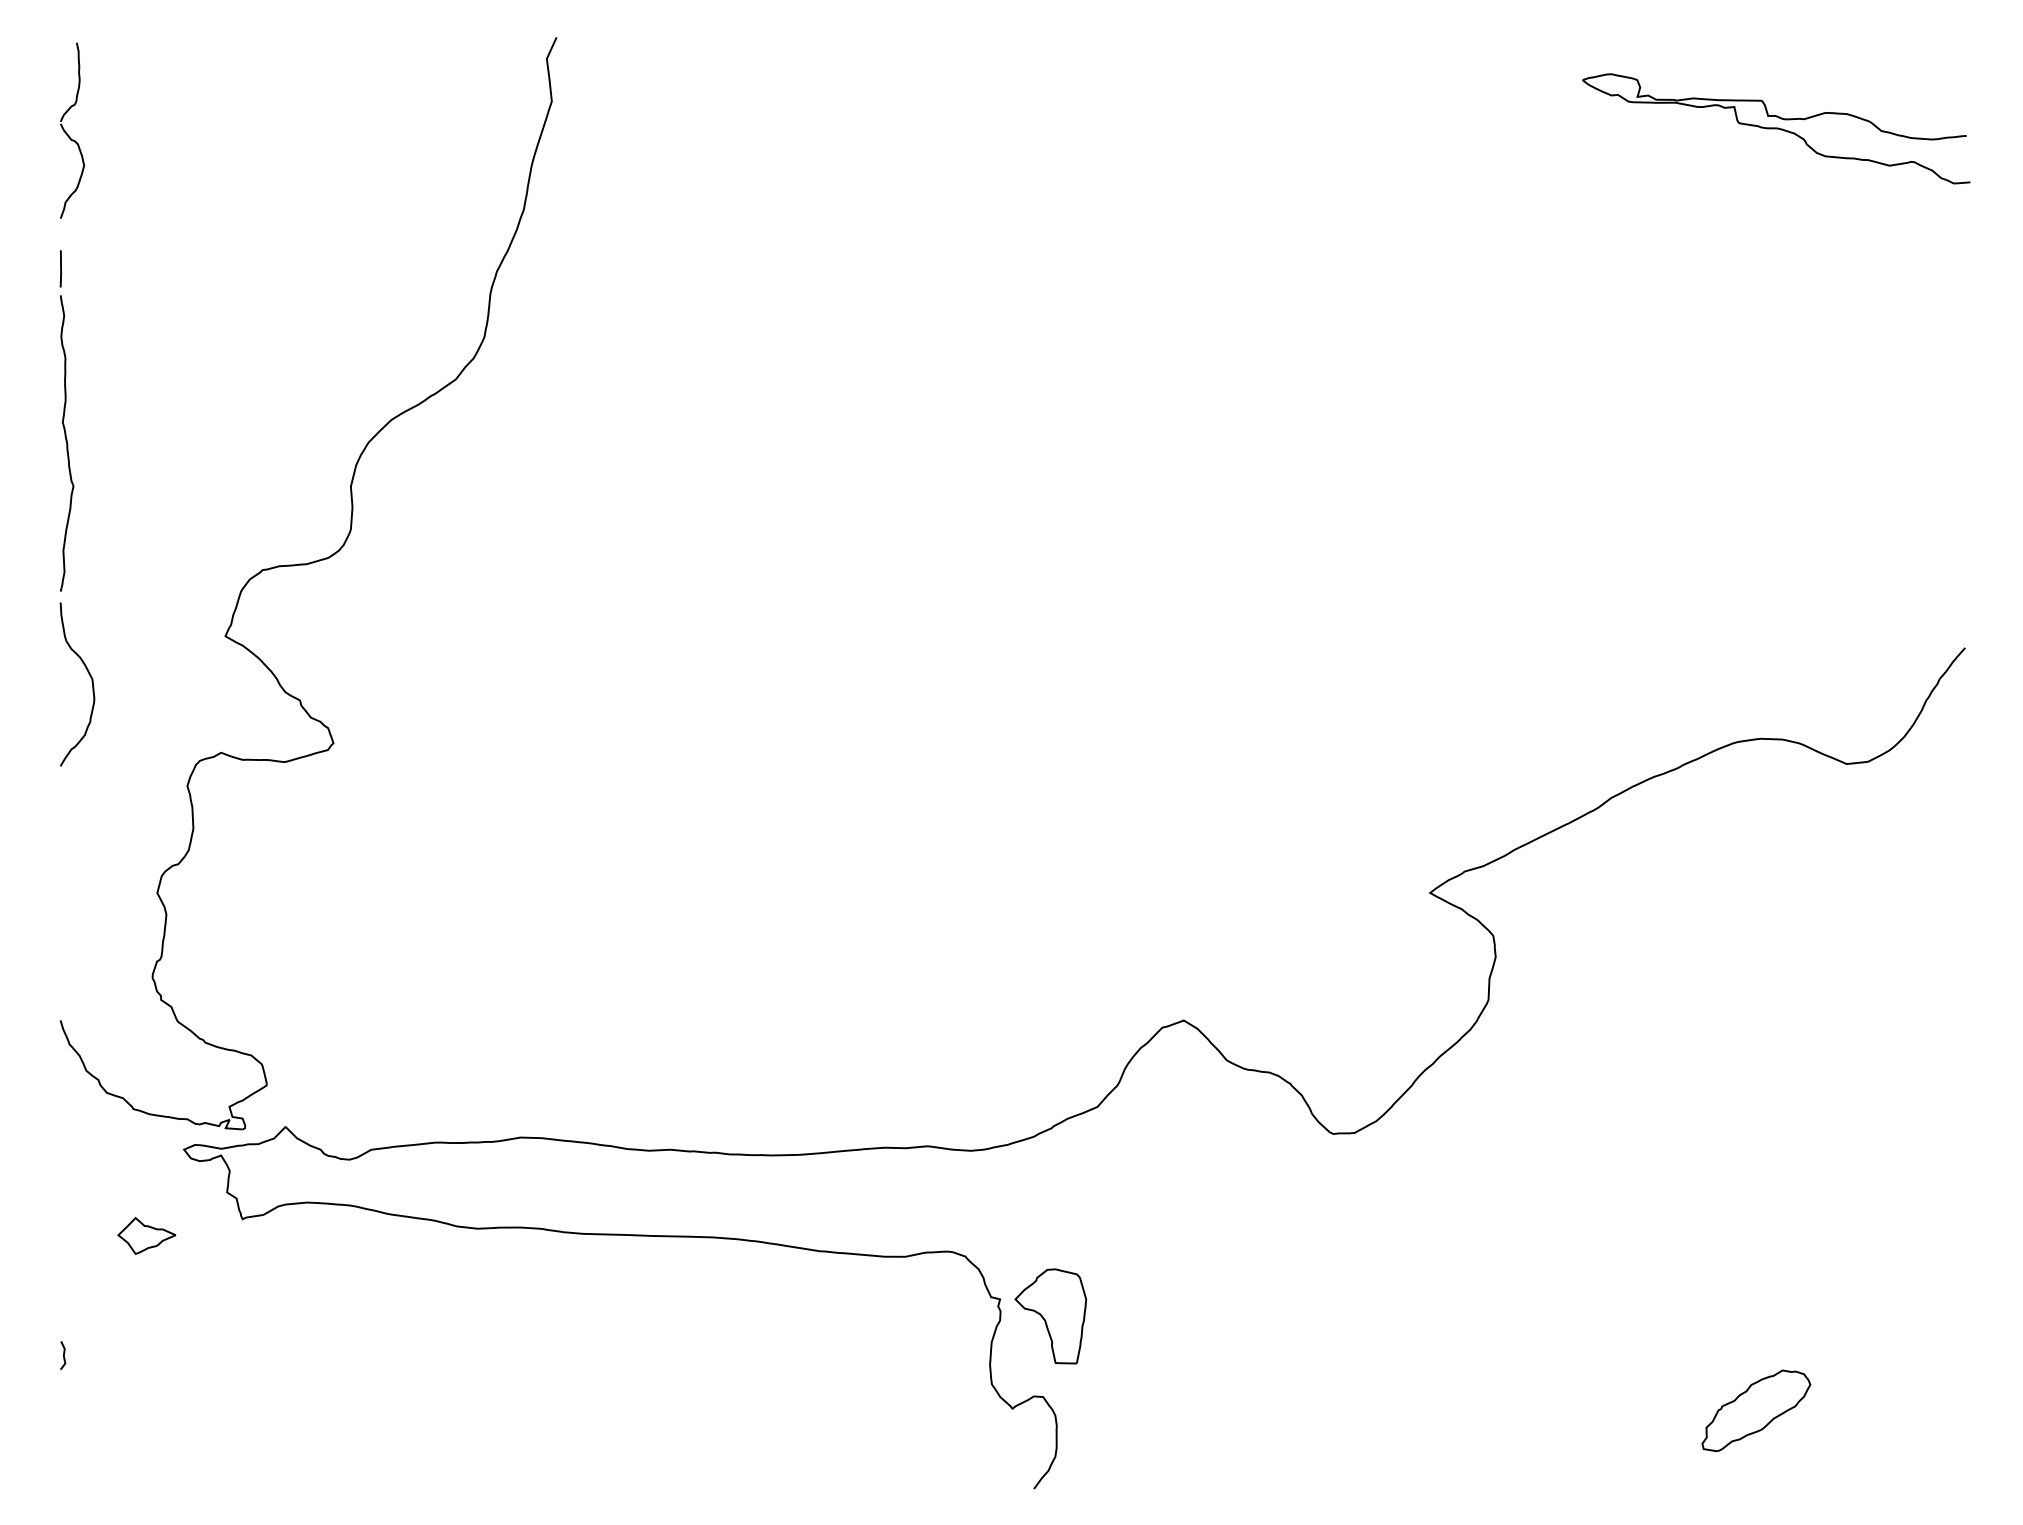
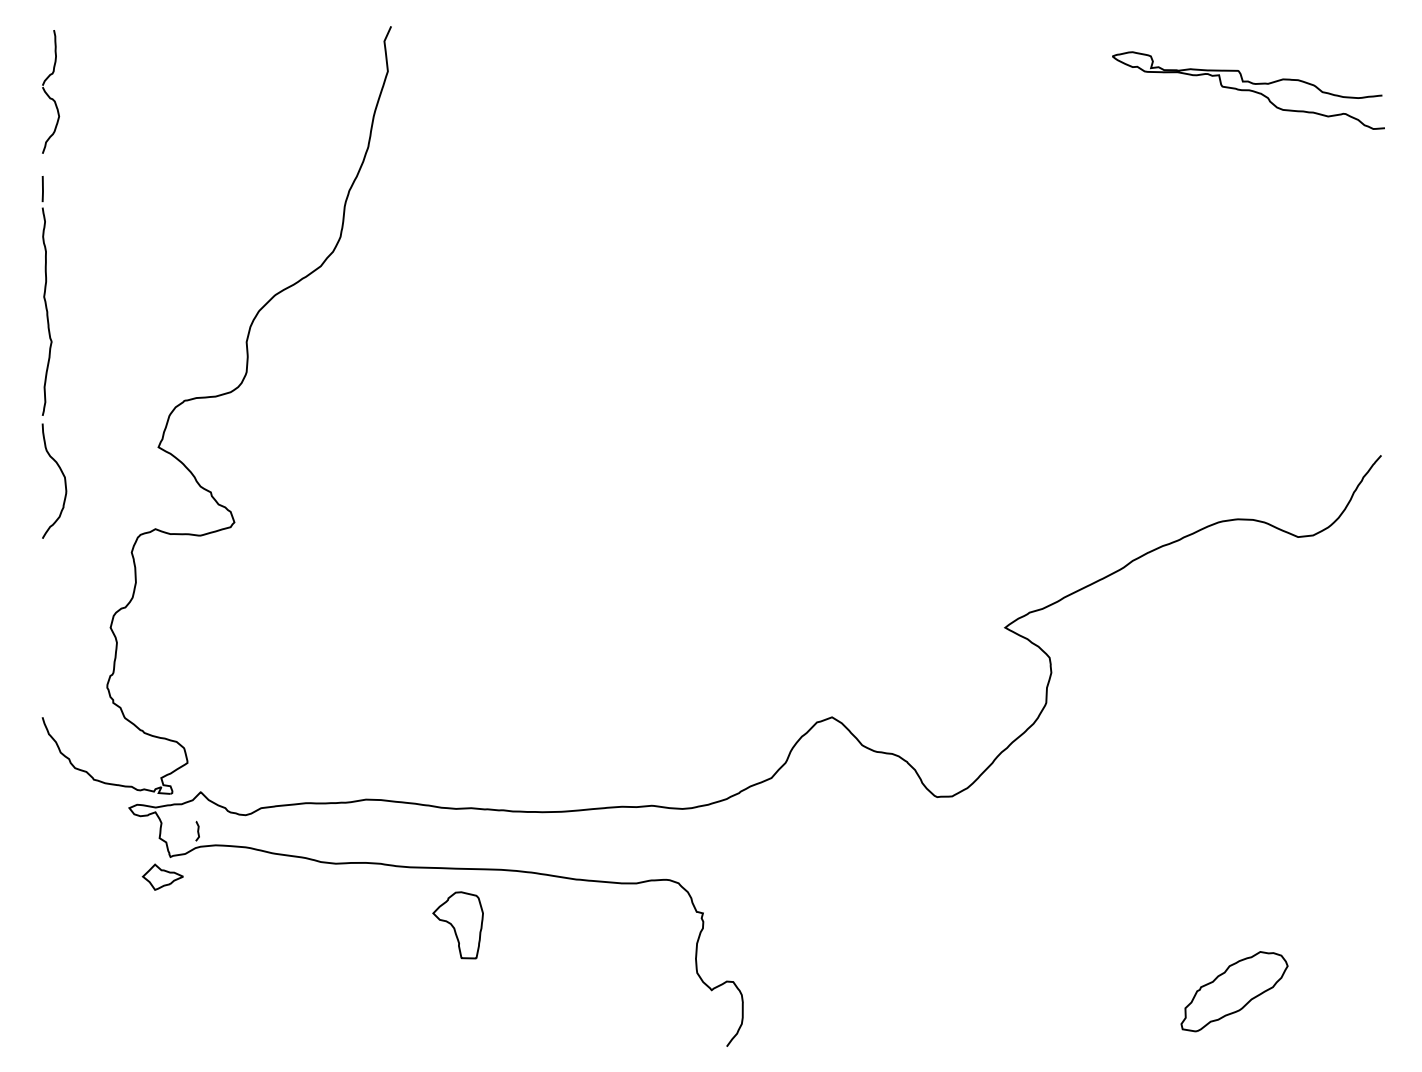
part: (146, 1235) -> (162, 876), moved
part: (1050, 1316) -> (457, 925), moved
curve: (63, 1355) -> (197, 831), moved
part: (1756, 1410) -> (1234, 991), size x1.4

